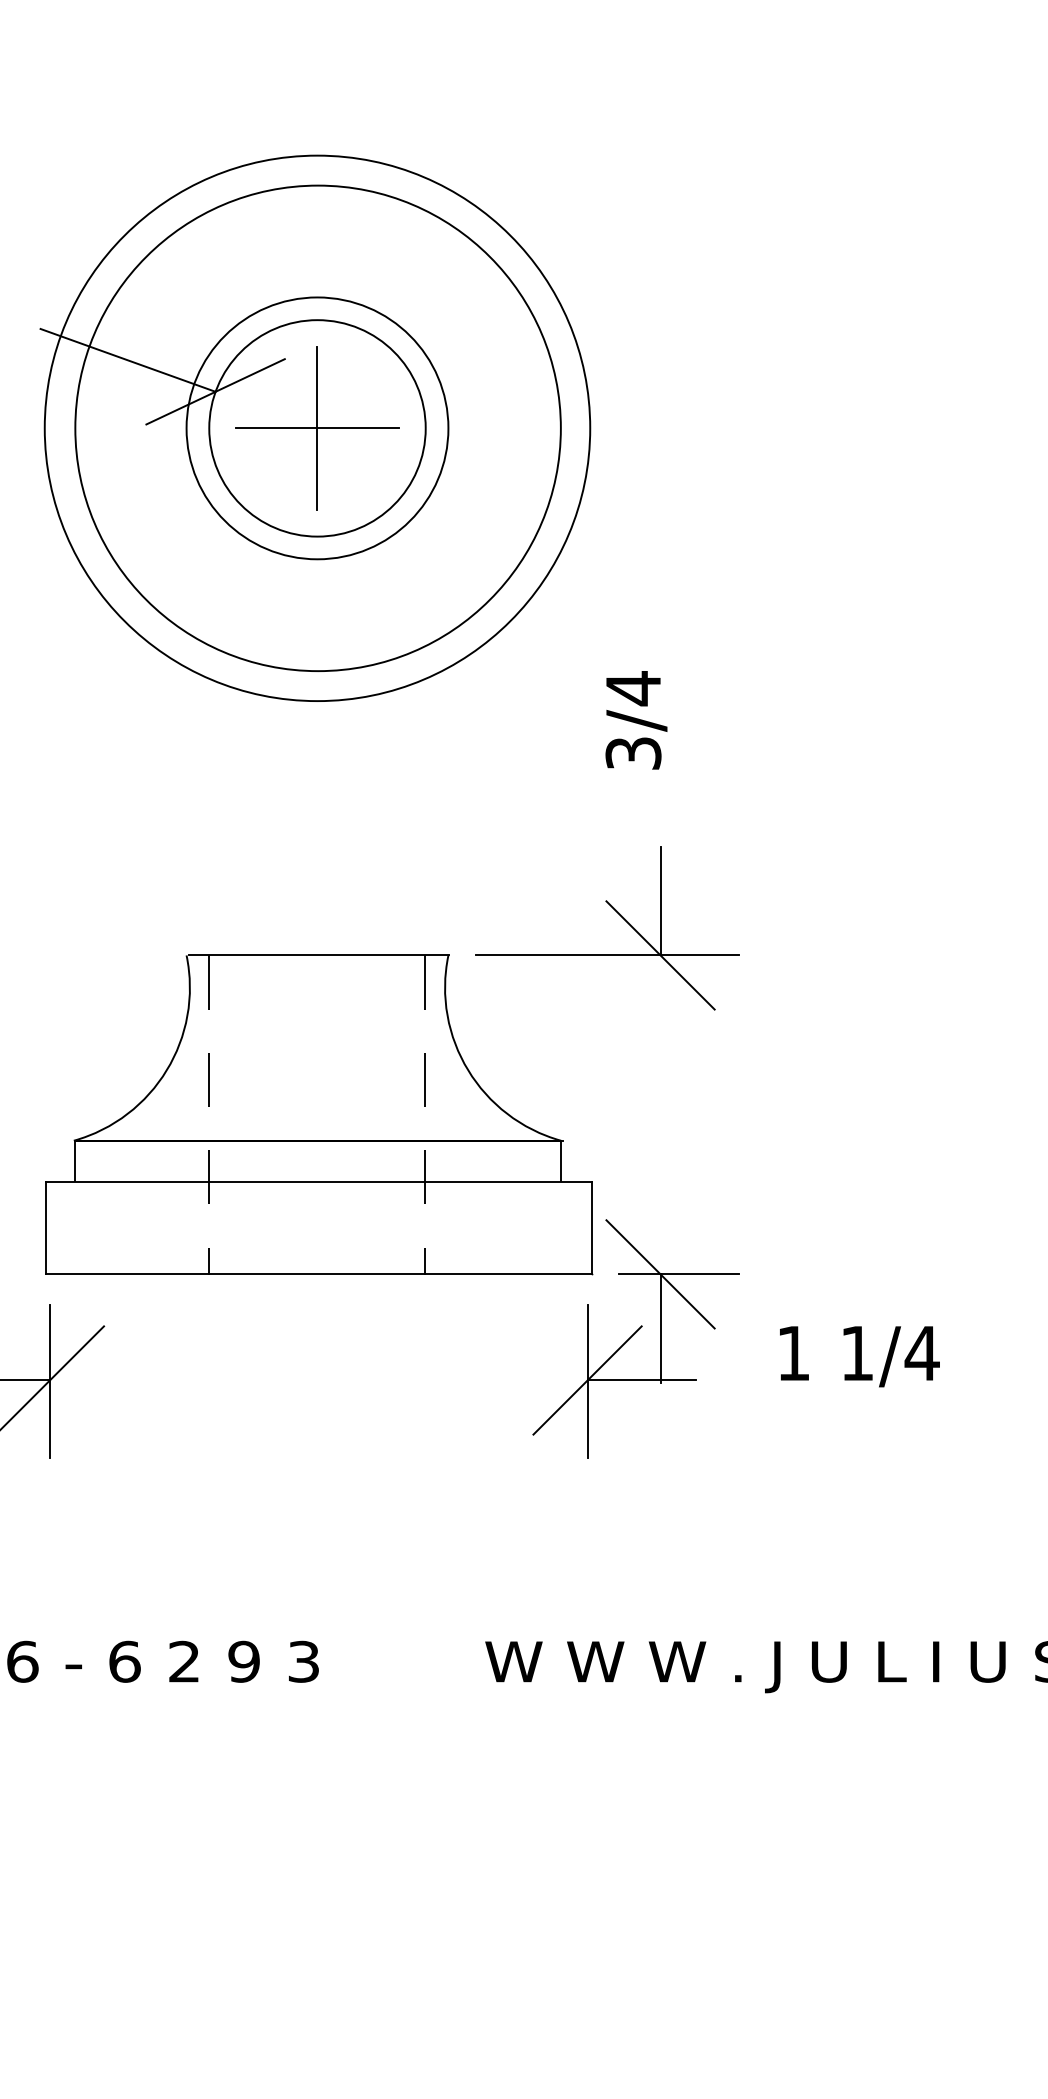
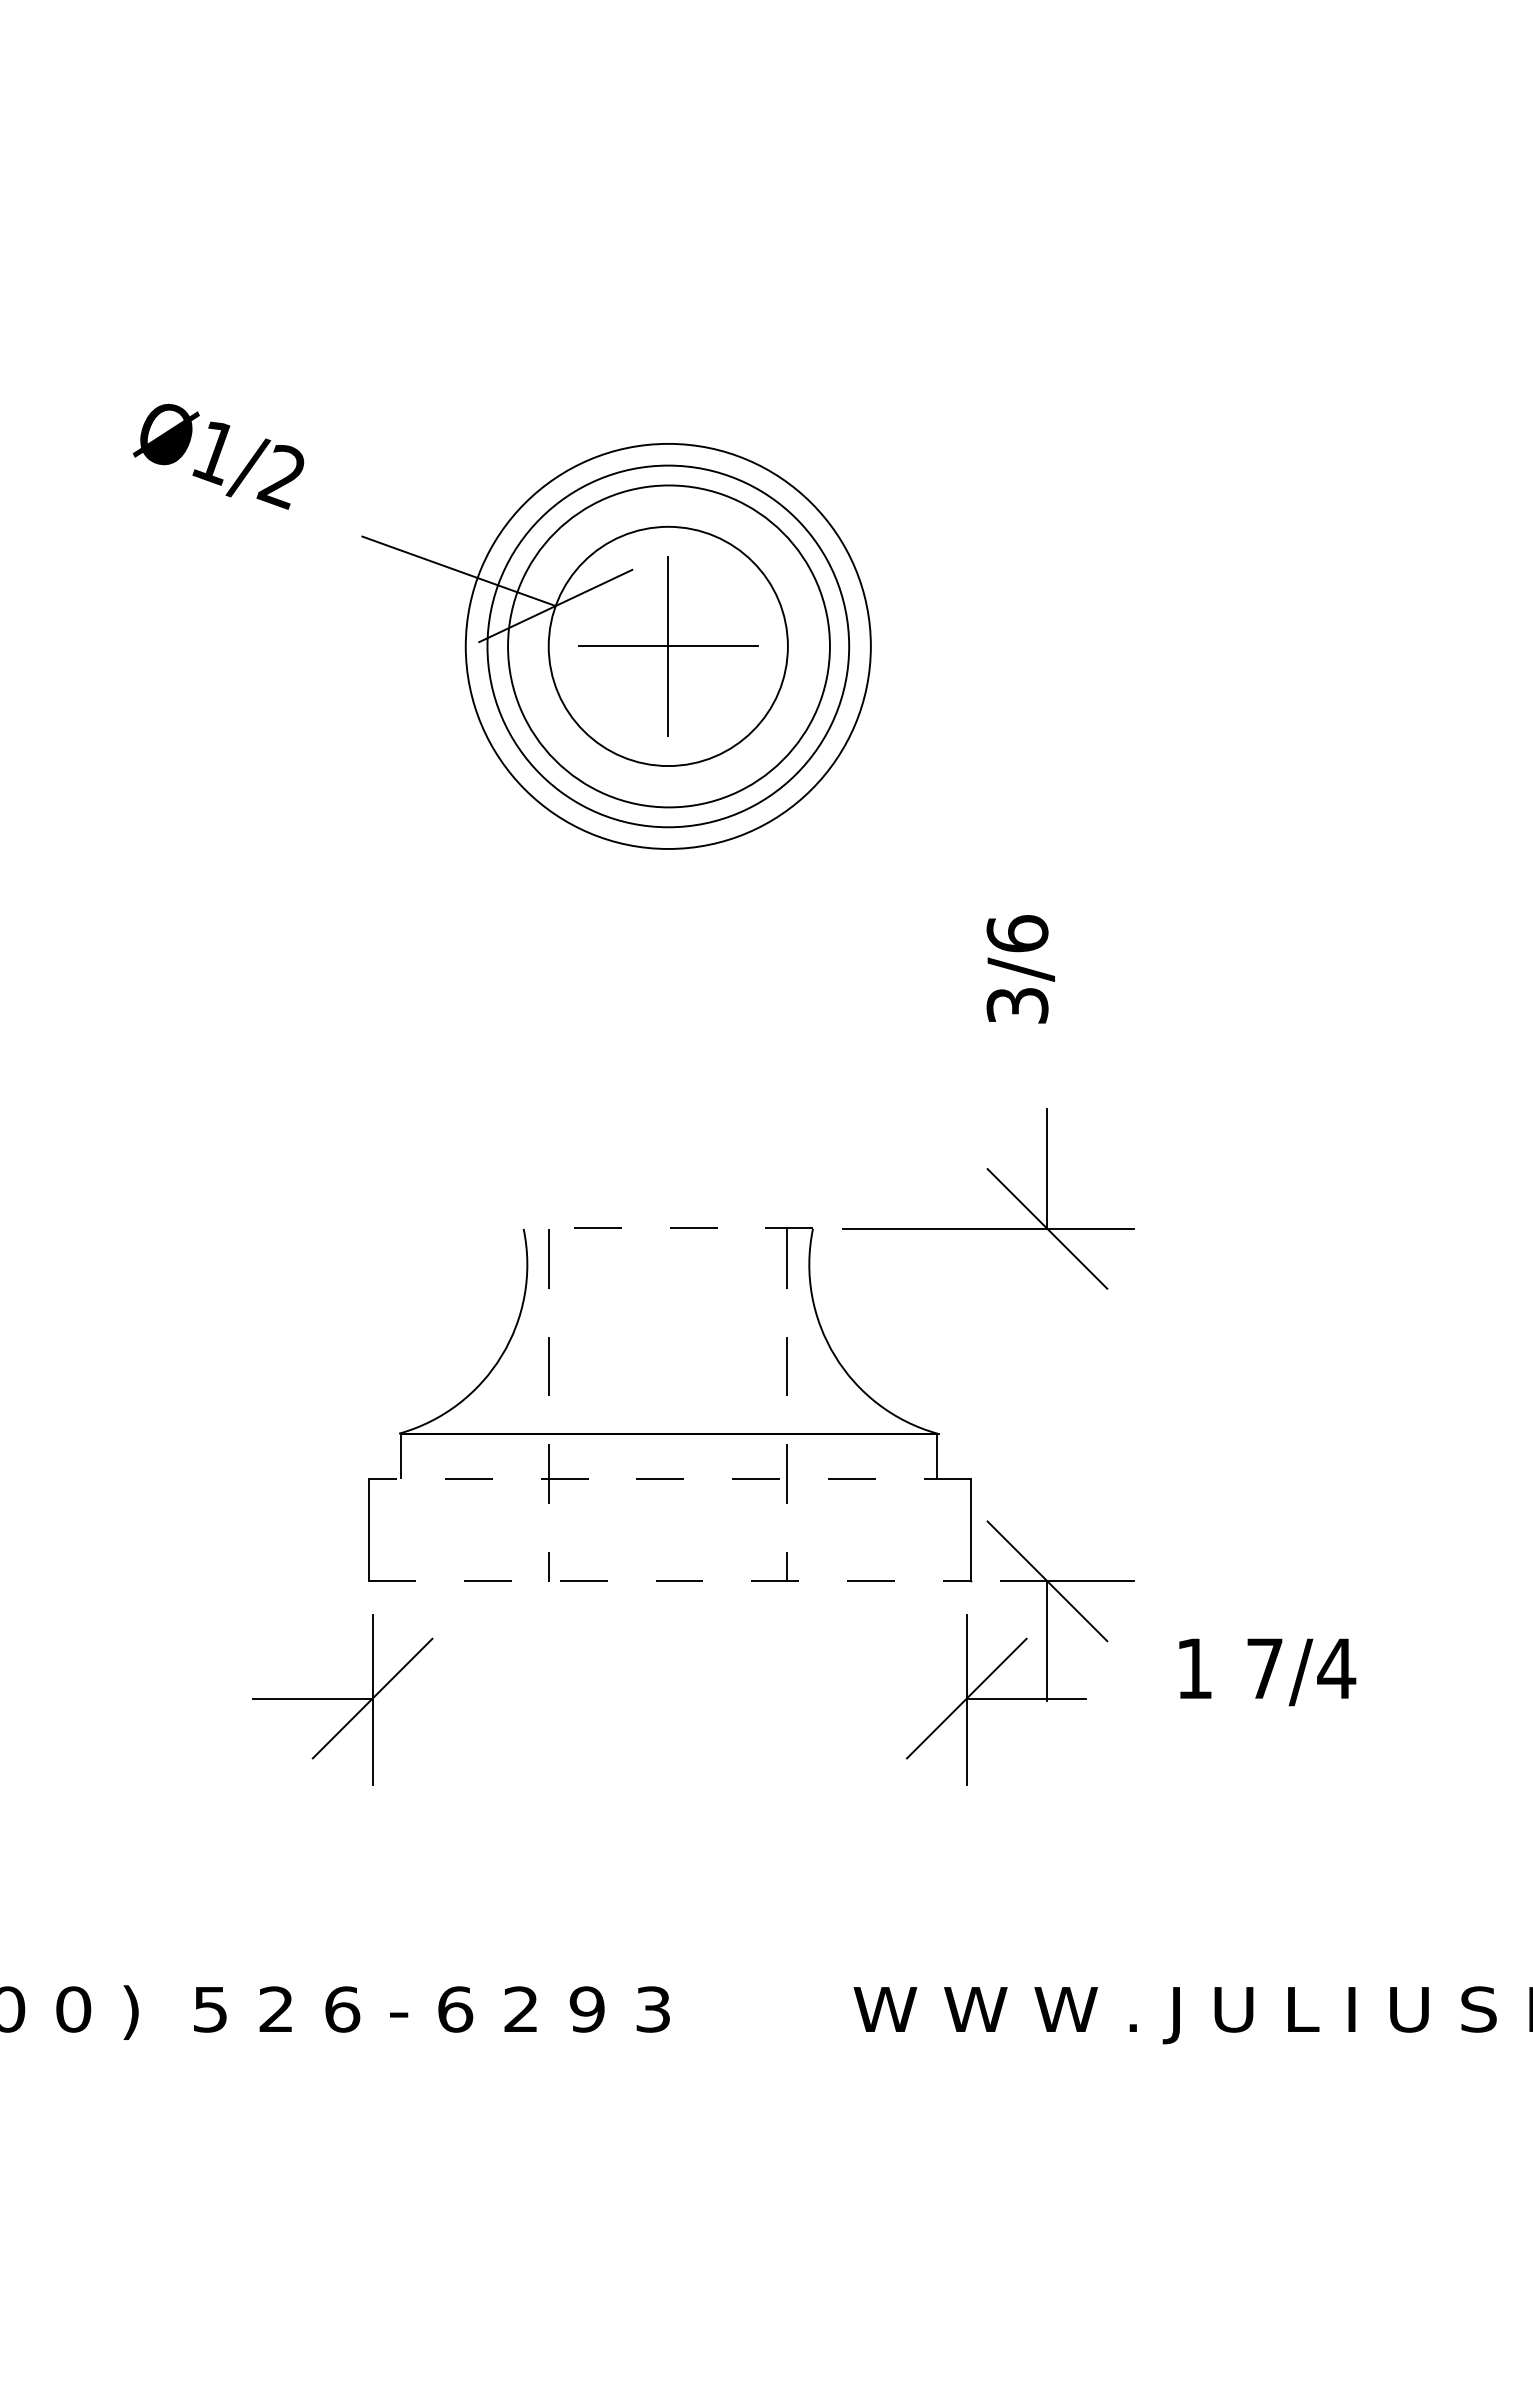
circle: (316, 428) -> (667, 646), size x0.6
circle: (317, 428) -> (668, 646), size x0.6
circle: (317, 428) -> (668, 646), size x1.4
text: (633, 688) -> (1017, 933), 3/4 -> 3/6
line: (318, 955) -> (669, 1228), solid -> dashed
line: (318, 1182) -> (669, 1479), solid -> dashed
line: (319, 1274) -> (670, 1581), solid -> dashed
text: (856, 1353) -> (1264, 1668), 1/4 -> 7/4

